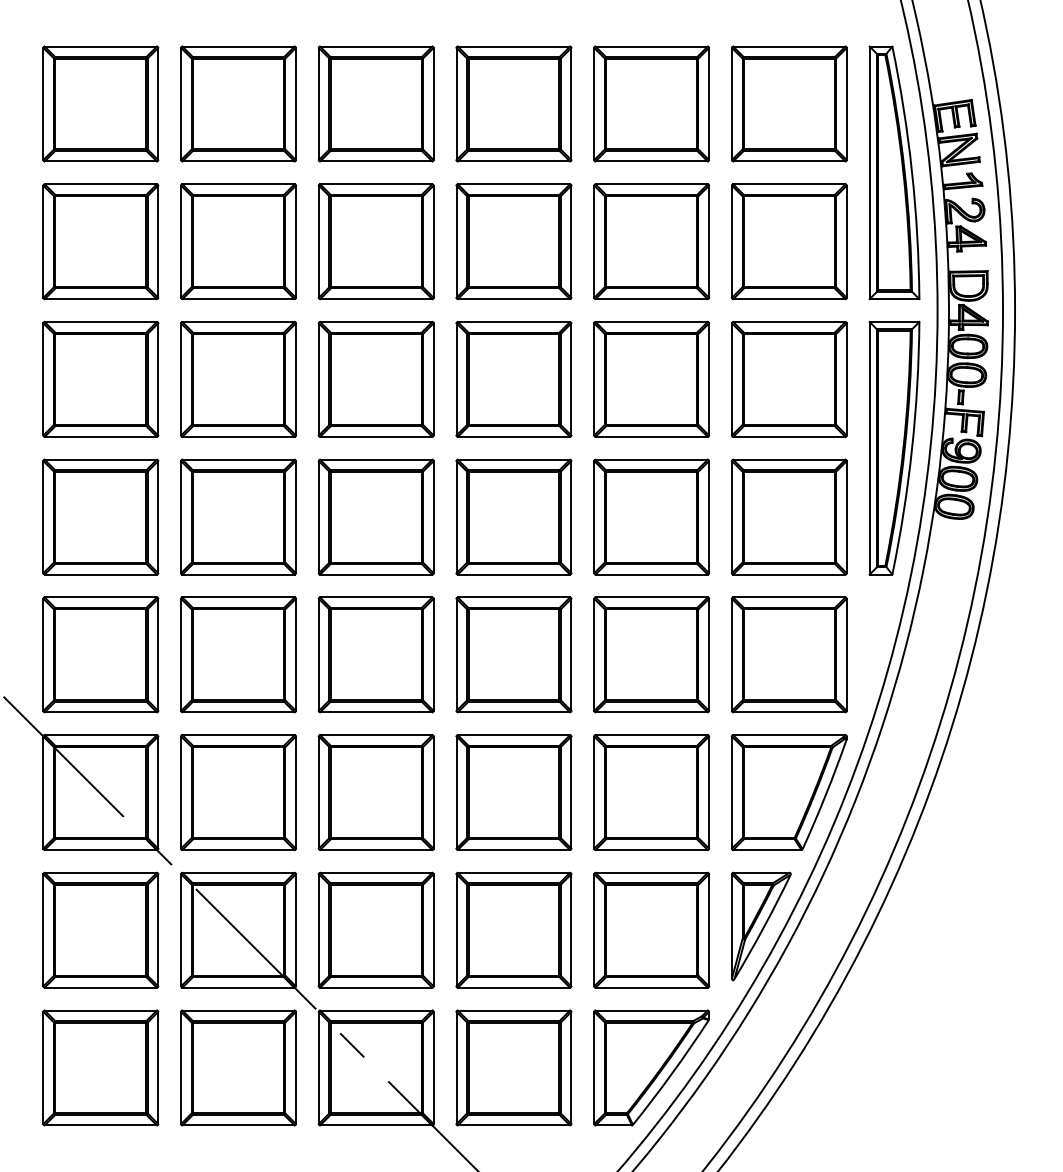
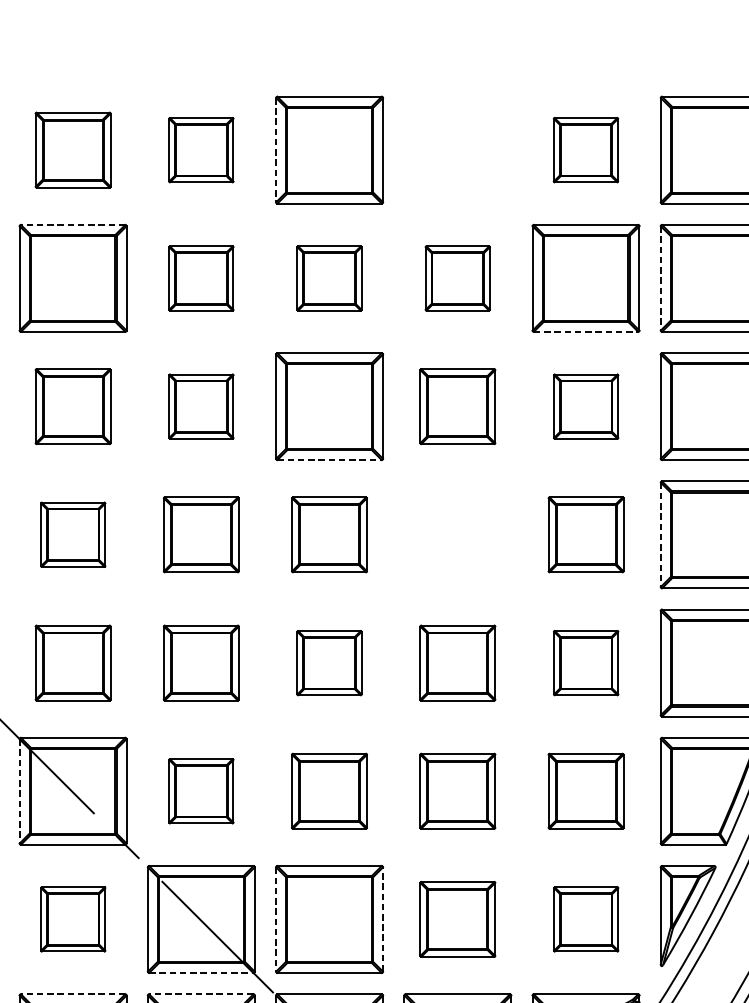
part: (100, 103) -> (72, 149), size x0.7
part: (238, 103) -> (201, 149), size x0.6
part: (513, 103) -> (457, 149), removed
part: (651, 103) -> (585, 149), size x0.6
line: (318, 104) -> (275, 150), solid -> dashed
line: (100, 184) -> (72, 225), solid -> dashed
part: (238, 241) -> (201, 278), size x0.6
part: (375, 241) -> (328, 278), size x0.6
part: (513, 241) -> (457, 278), size x0.6
line: (732, 242) -> (661, 279), solid -> dashed
line: (652, 299) -> (586, 332), solid -> dashed
part: (100, 379) -> (72, 406), size x0.7
part: (238, 379) -> (201, 406), size x0.6
part: (513, 379) -> (457, 406), size x0.7
part: (651, 379) -> (585, 406), size x0.6
line: (376, 436) -> (329, 459), solid -> dashed
part: (100, 516) -> (72, 534), size x0.6
part: (238, 516) -> (201, 534), size x0.7
part: (375, 516) -> (328, 534), size x0.7
part: (513, 516) -> (457, 534), removed
part: (651, 516) -> (585, 534), size x0.7
line: (732, 517) -> (661, 535), solid -> dashed
part: (100, 654) -> (72, 662), size x0.7
part: (238, 654) -> (201, 662), size x0.7
part: (375, 654) -> (328, 662), size x0.6
part: (513, 654) -> (457, 662), size x0.7
part: (651, 654) -> (585, 662), size x0.6
part: (238, 792) -> (201, 791), size x0.6
part: (375, 792) -> (328, 791), size x0.7
part: (513, 792) -> (457, 791), size x0.7
part: (651, 792) -> (585, 791), size x0.7
line: (43, 793) -> (19, 792), solid -> dashed
part: (100, 929) -> (72, 918), size x0.6
line: (433, 929) -> (382, 918), solid -> dashed
part: (513, 929) -> (457, 918), size x0.7
part: (651, 929) -> (585, 918), size x0.6
line: (318, 930) -> (275, 919), solid -> dashed
line: (239, 987) -> (202, 972), solid -> dashed
line: (100, 1010) -> (72, 994), solid -> dashed
line: (238, 1010) -> (201, 994), solid -> dashed

